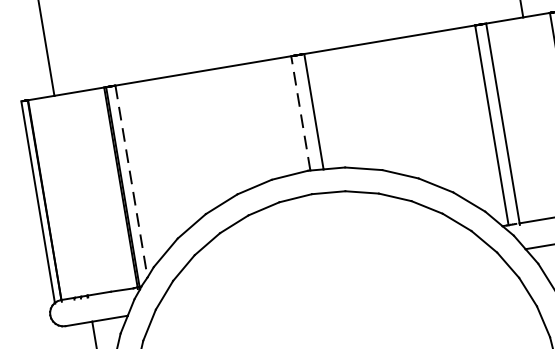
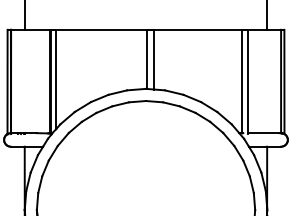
line: (301, 113) -> (147, 59), dashed -> solid
line: (131, 181) -> (56, 79), dashed -> solid

